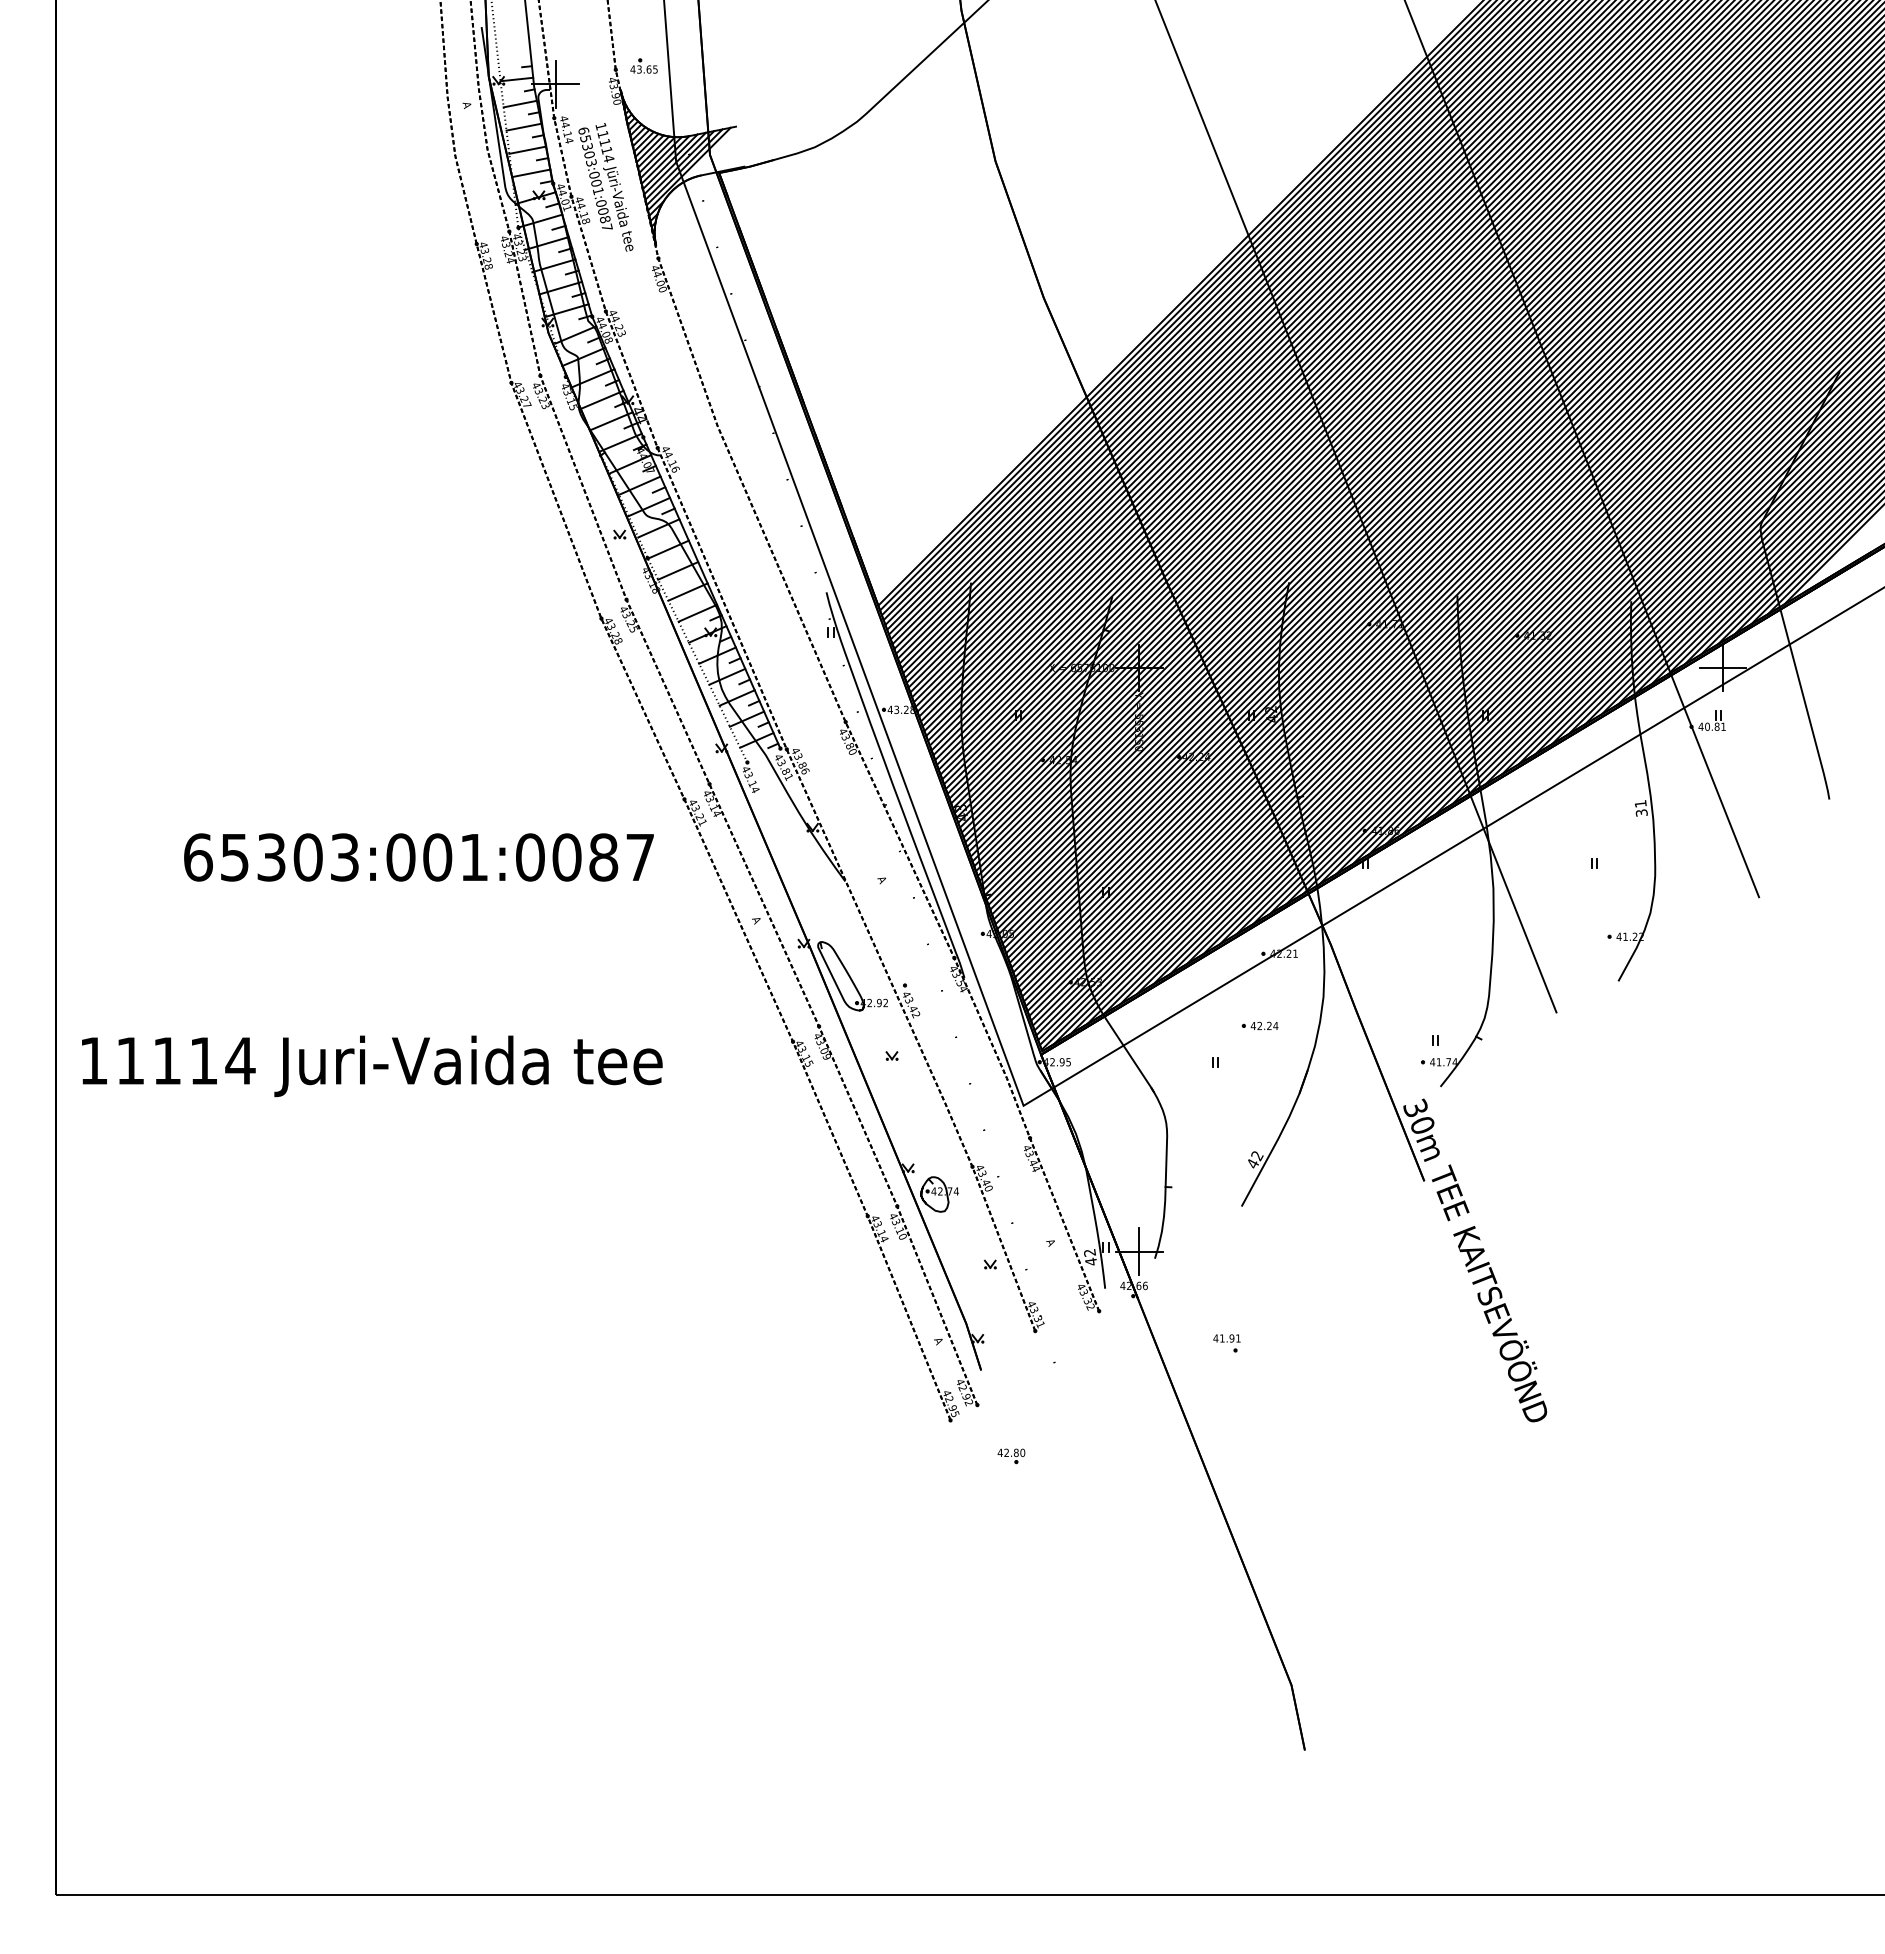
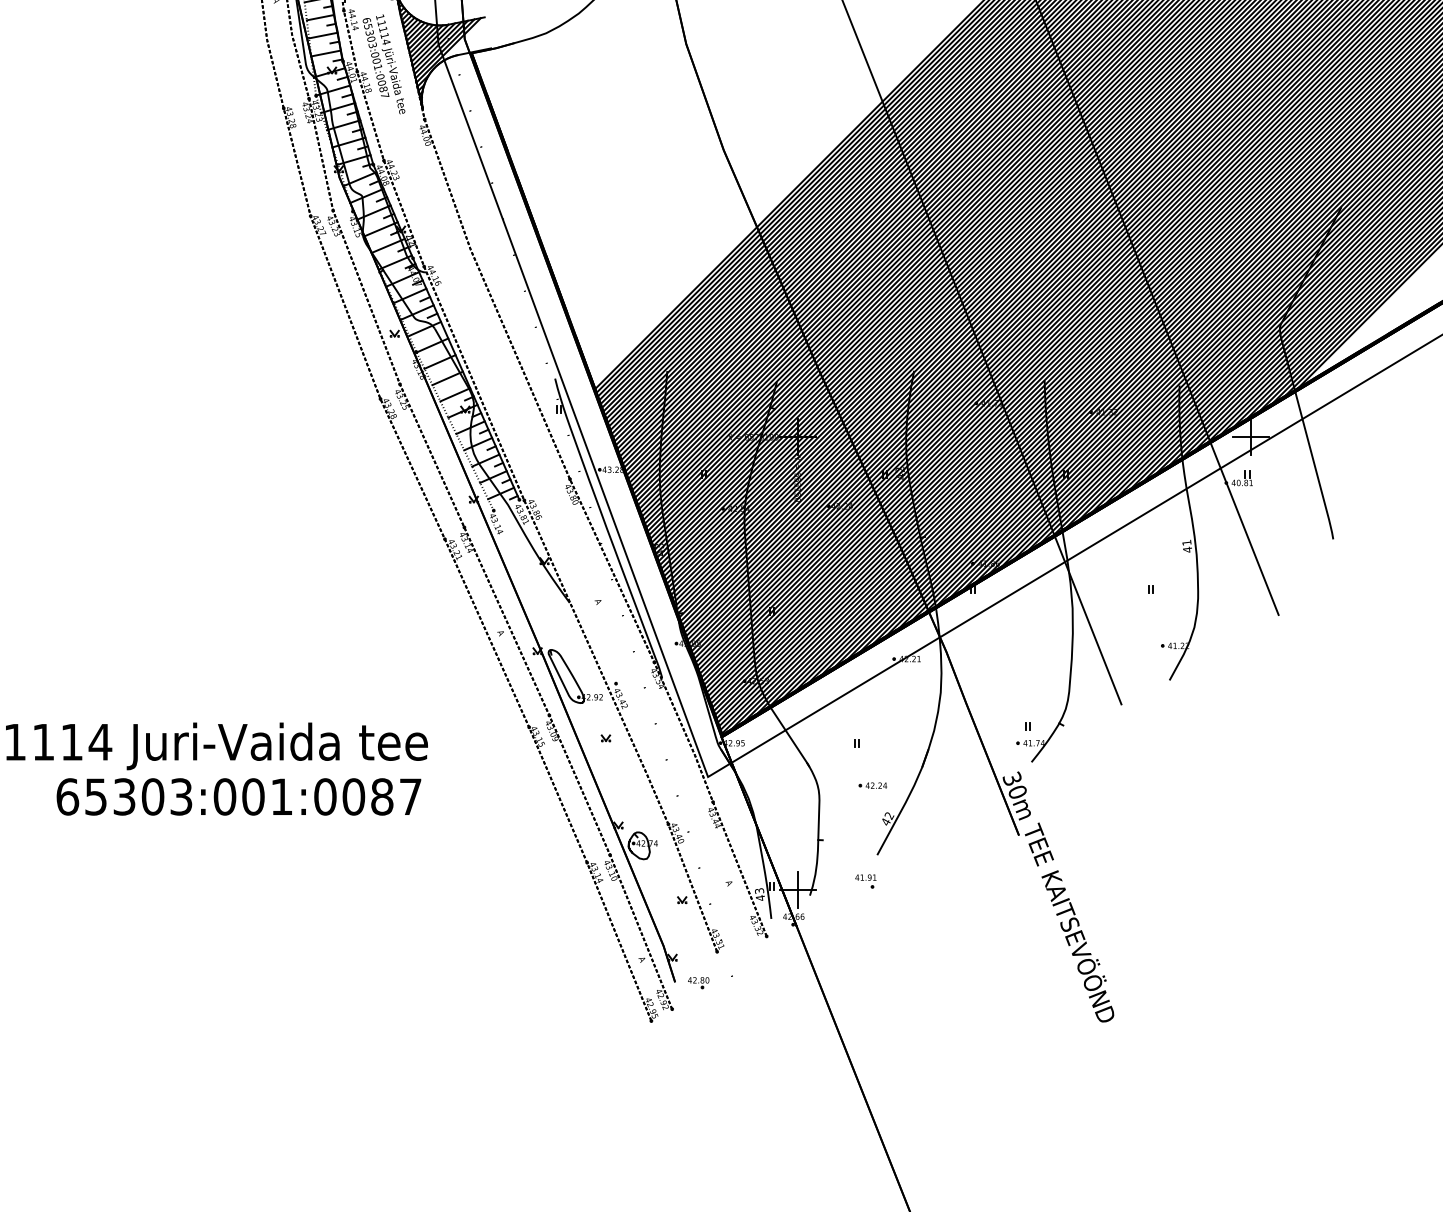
text: (1641, 812) -> (1187, 549), 31 -> 41
text: (418, 857) -> (238, 796), moved
part: (1259, 1025) -> (872, 785), moved
text: (1089, 1252) -> (759, 890), 42 -> 43
part: (1226, 1343) -> (865, 881), moved
part: (1011, 1456) -> (698, 983), moved

